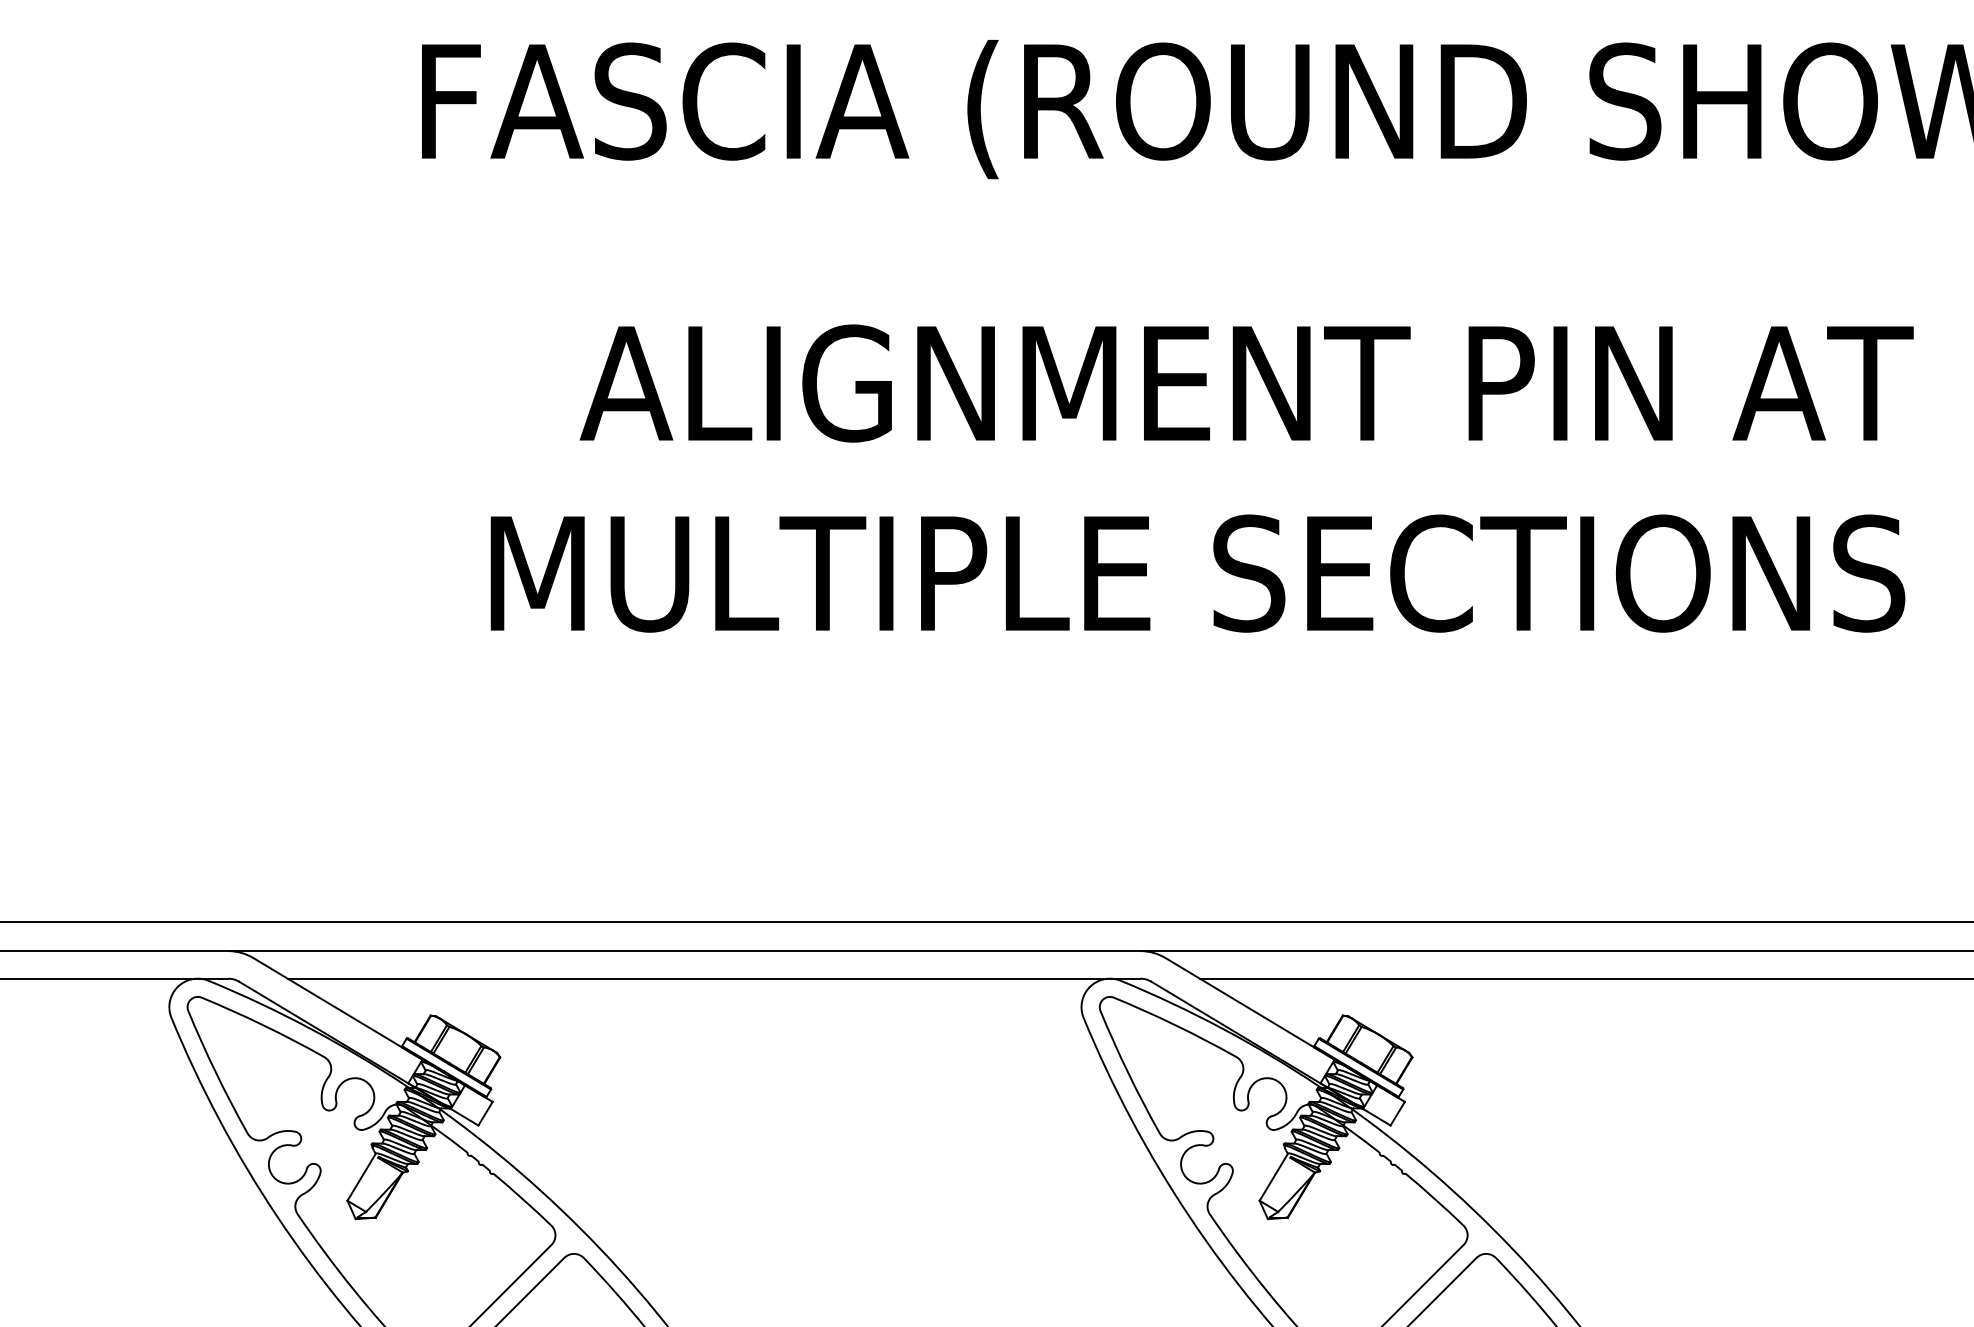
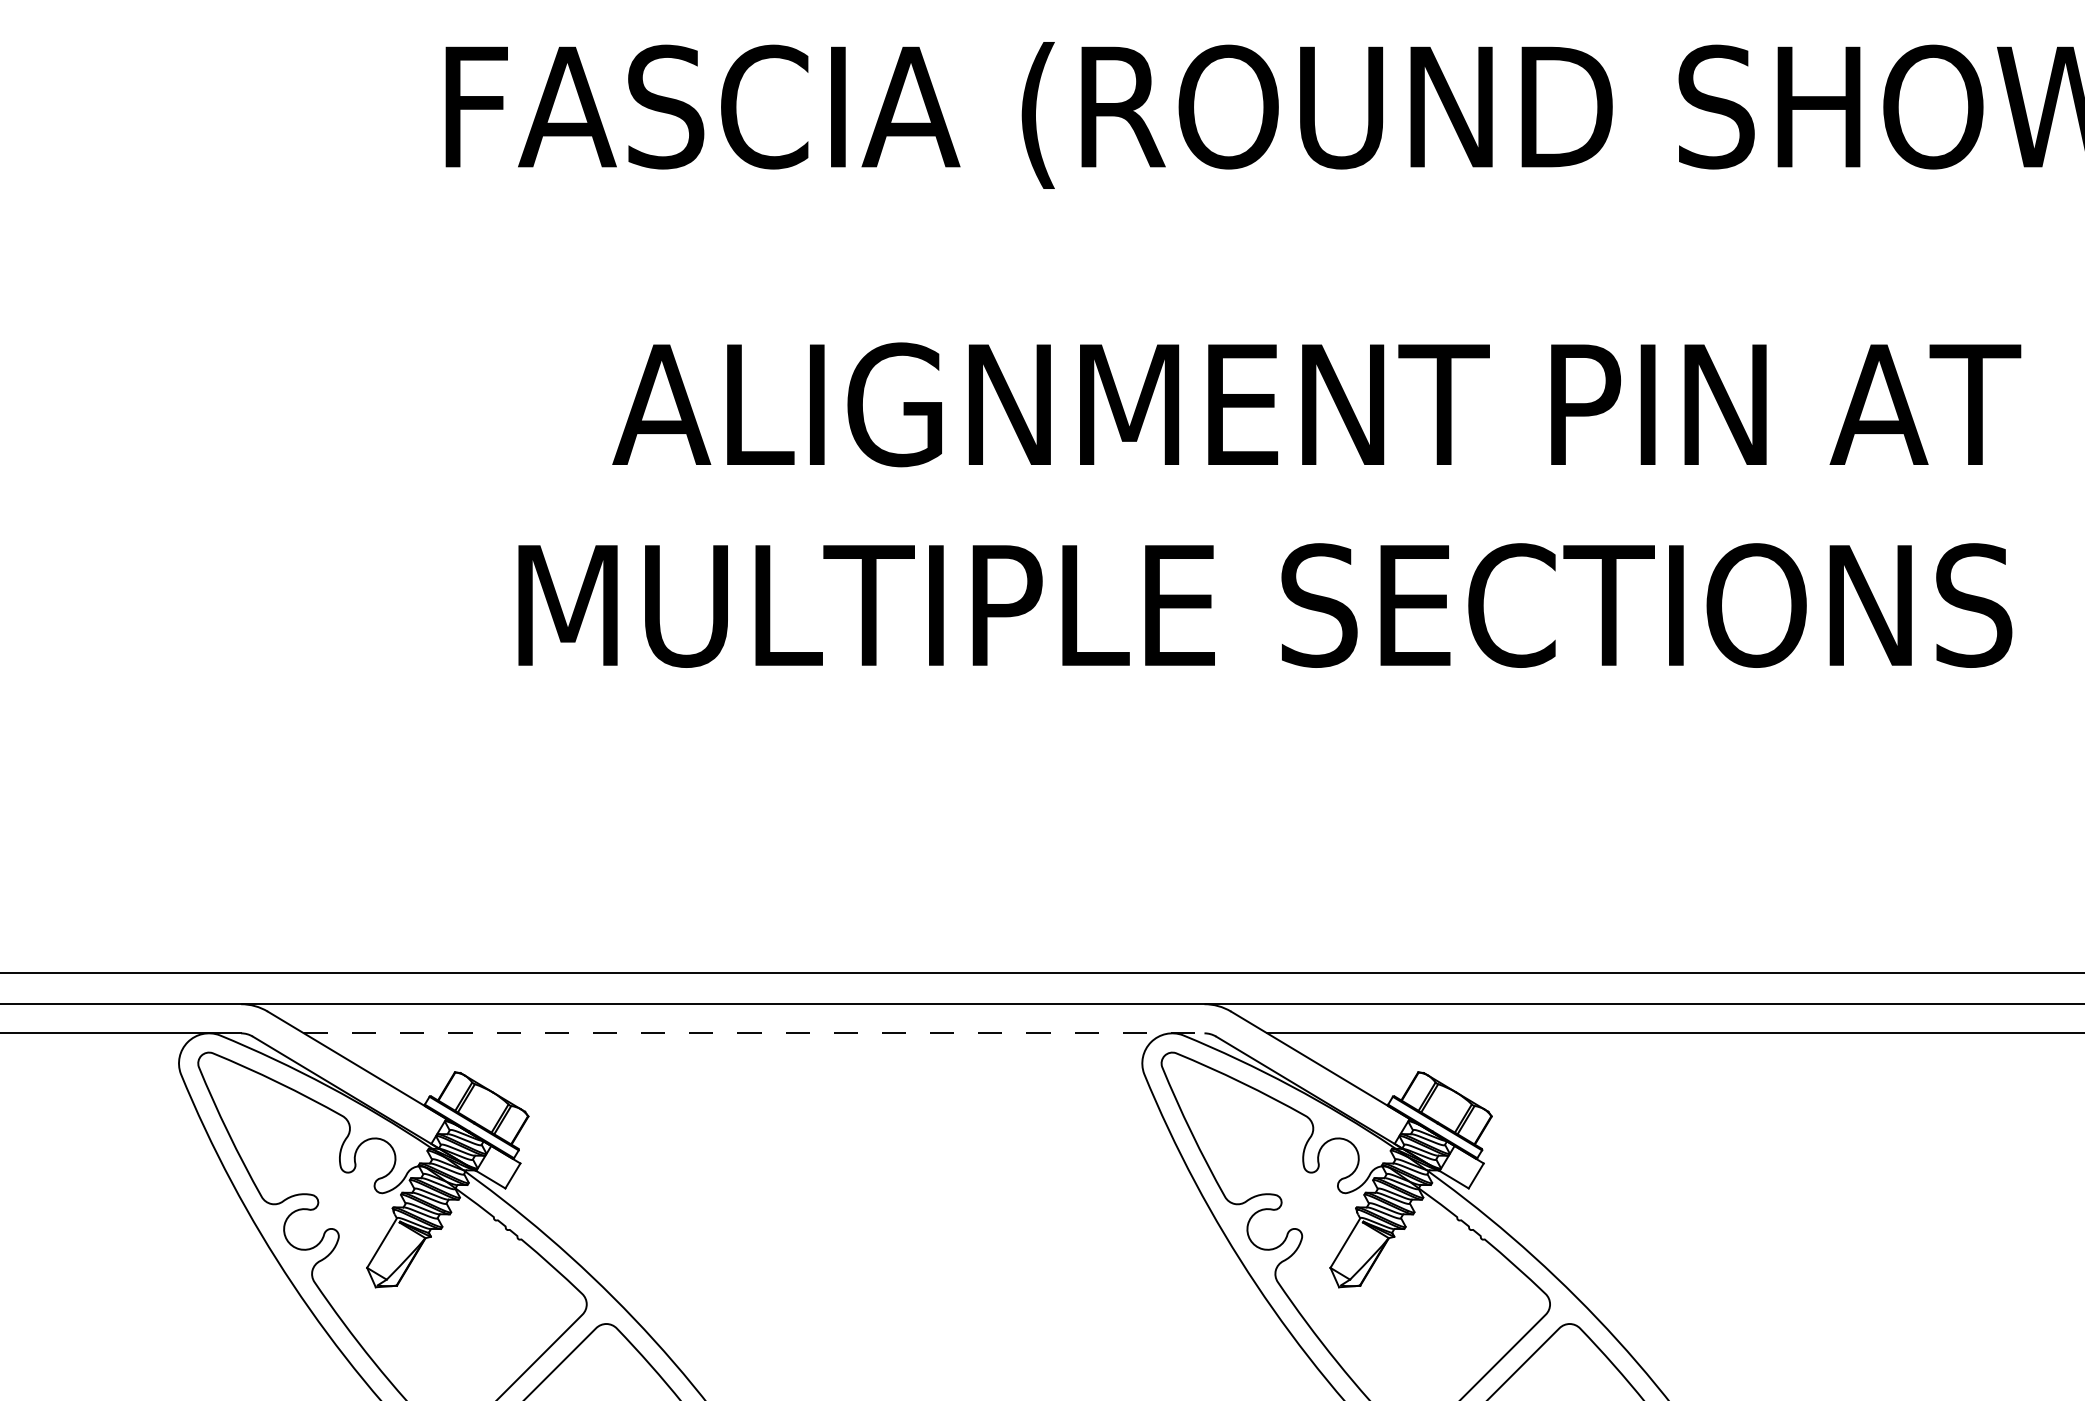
line: (714, 978) -> (754, 1033), solid -> dashed

